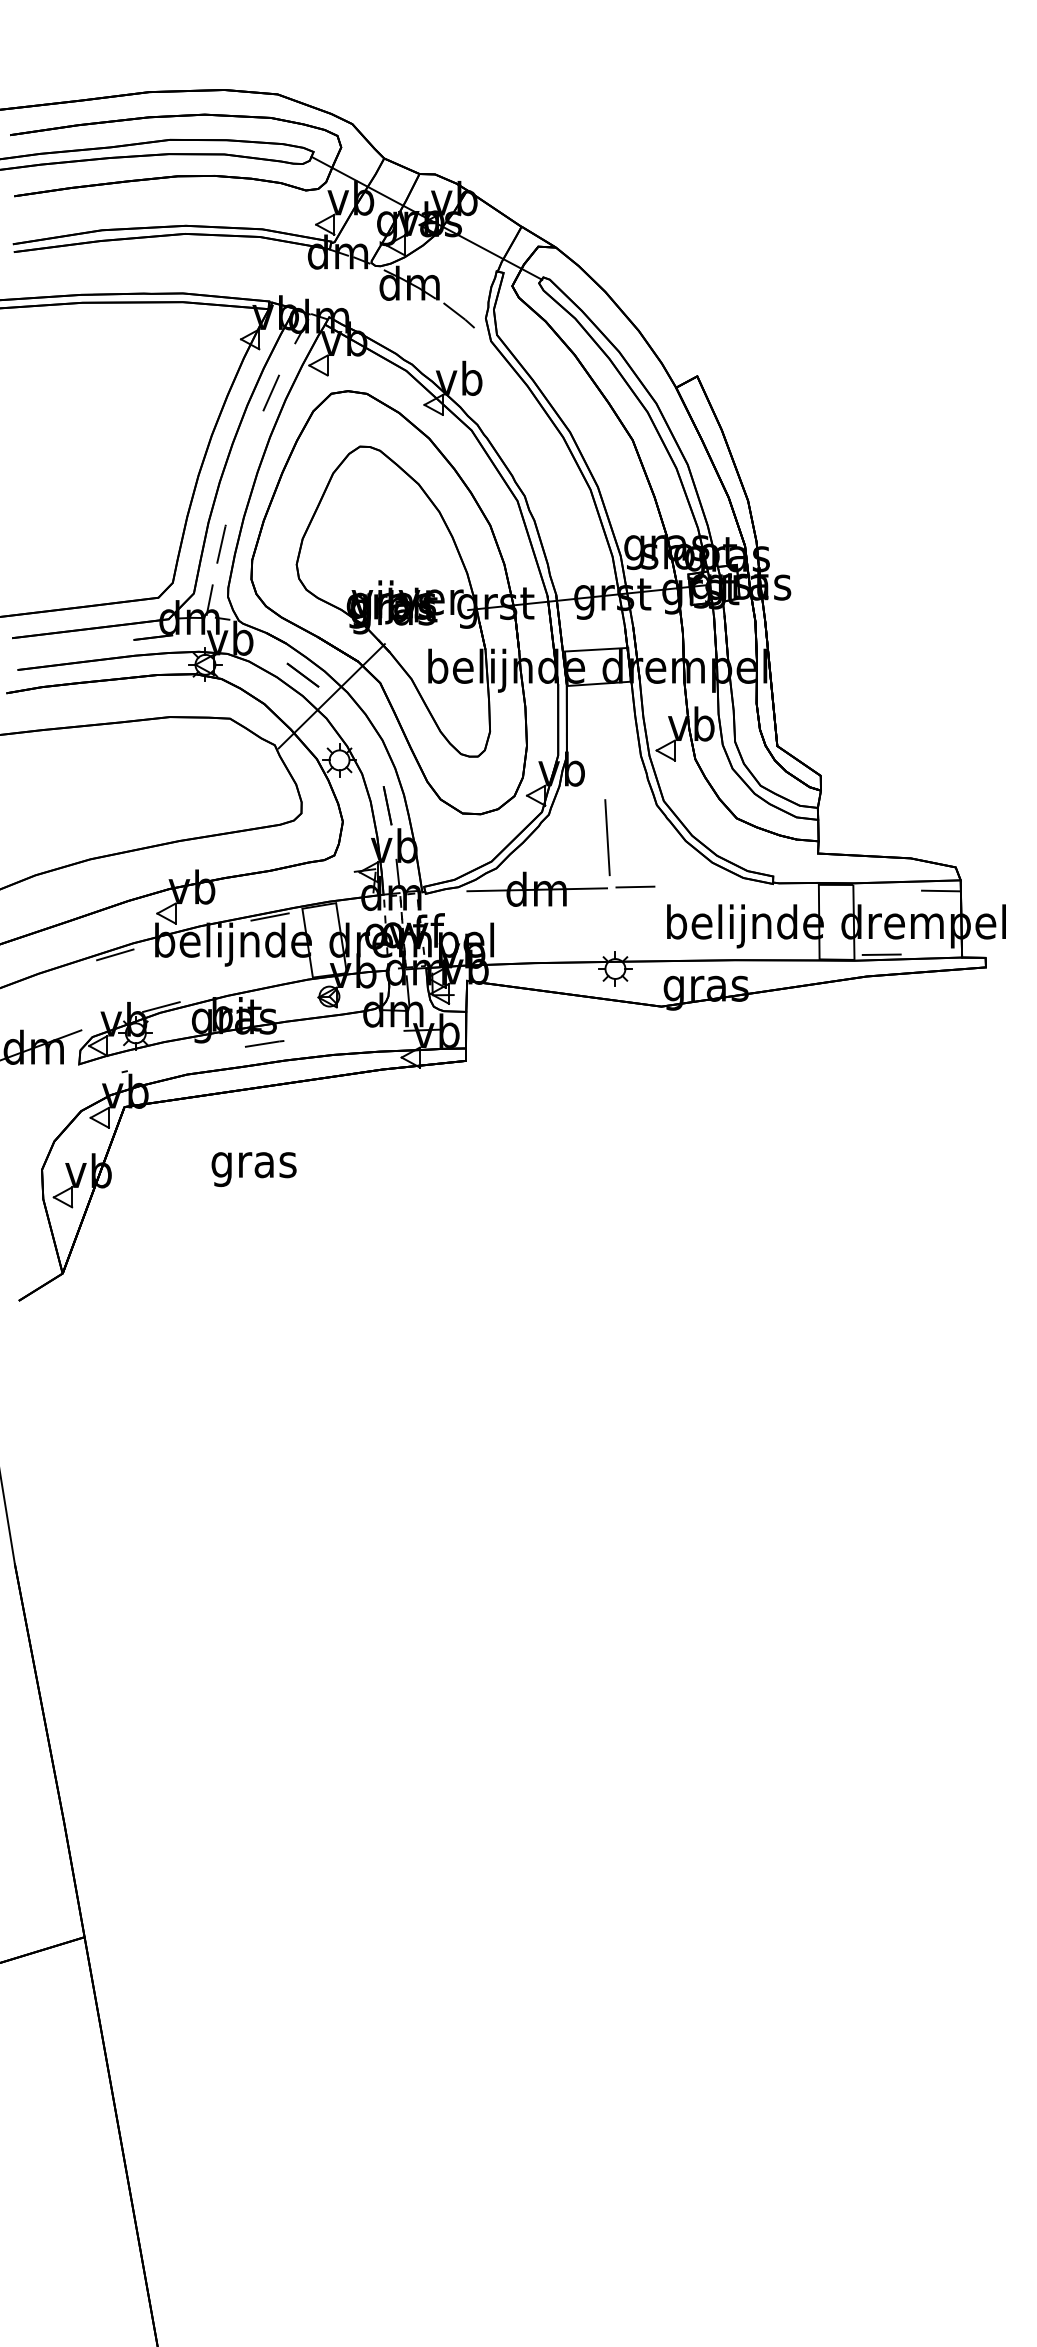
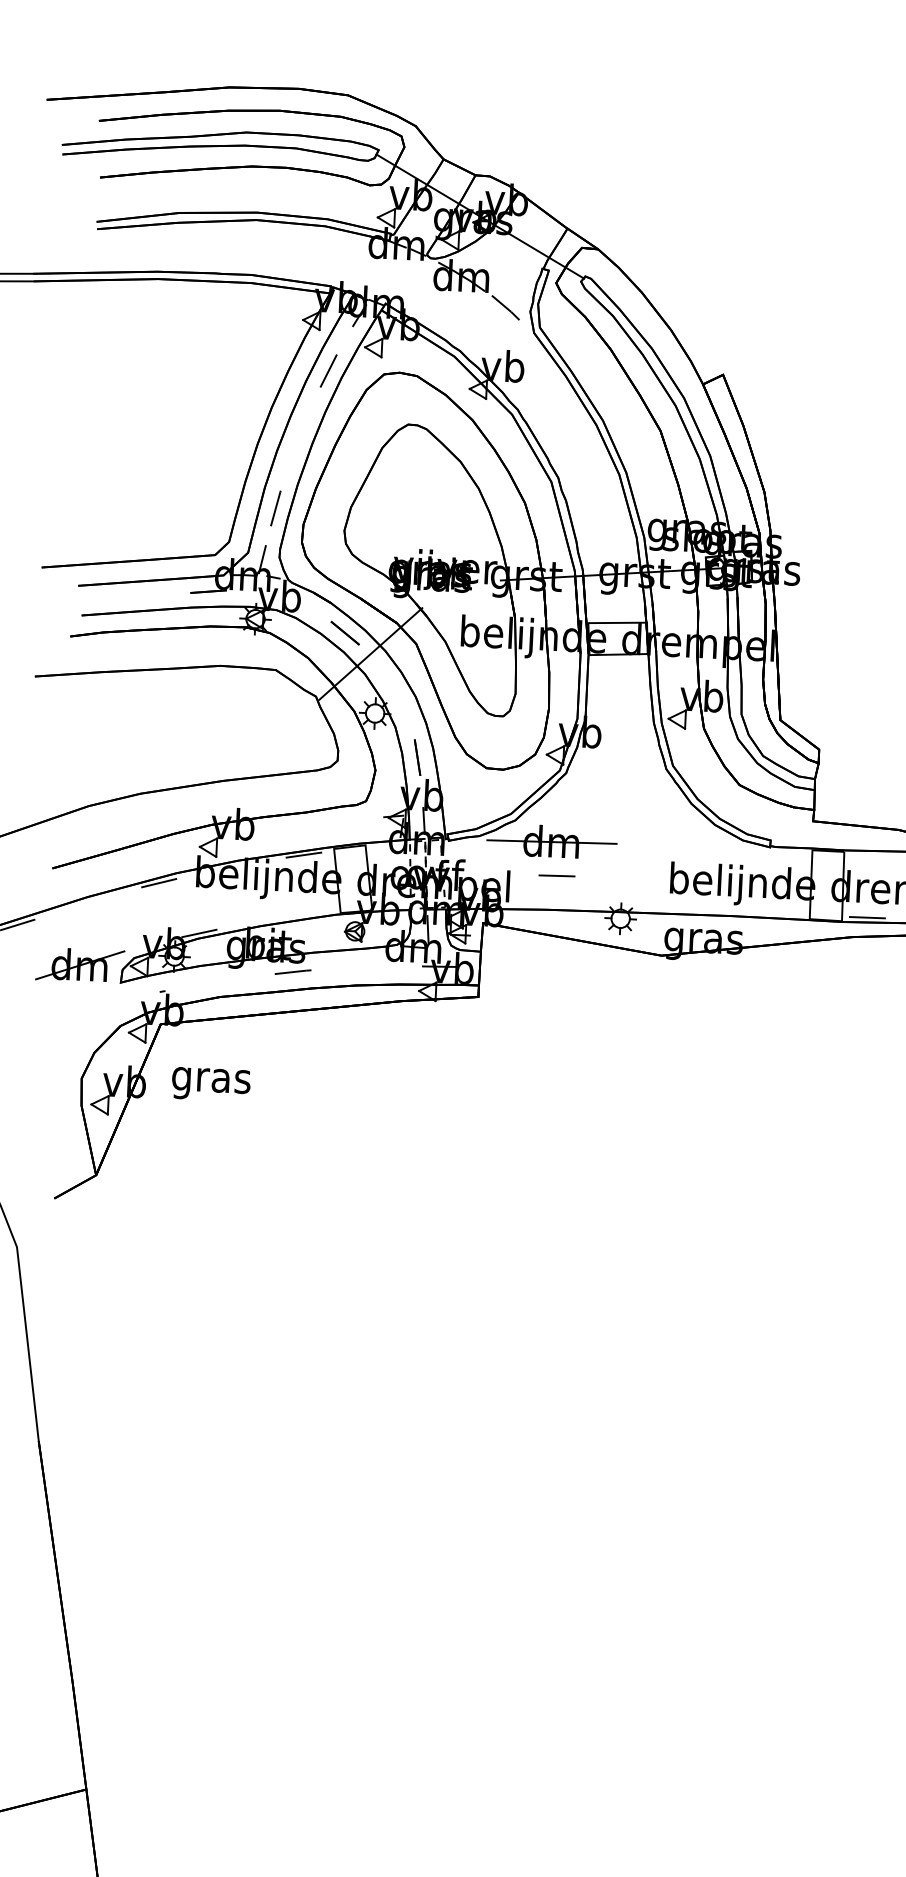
line: (607, 837) -> (619, 796), removed
line: (635, 886) -> (557, 875), moved
text: (253, 1169) -> (210, 1084), moved

